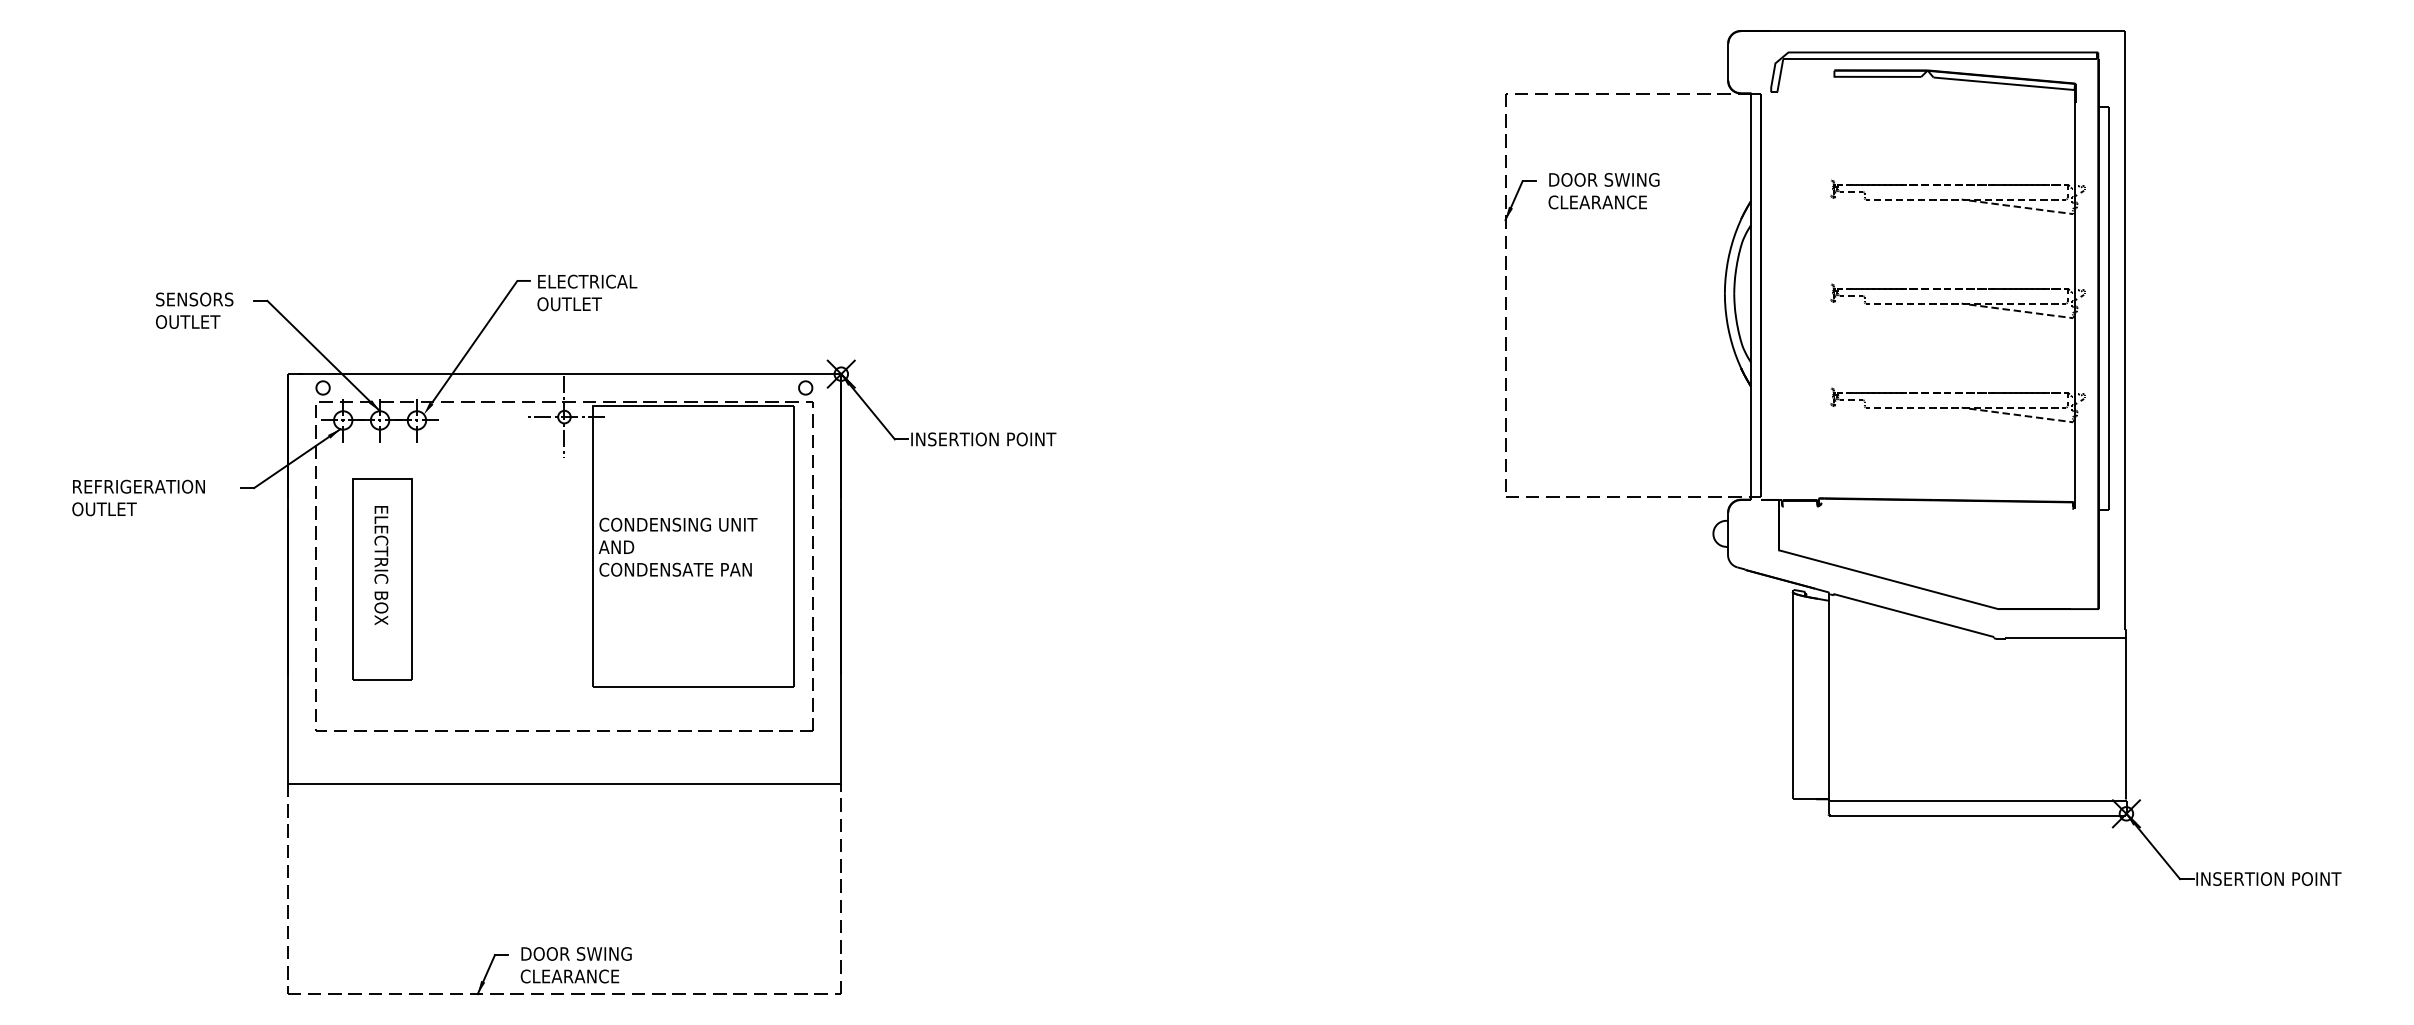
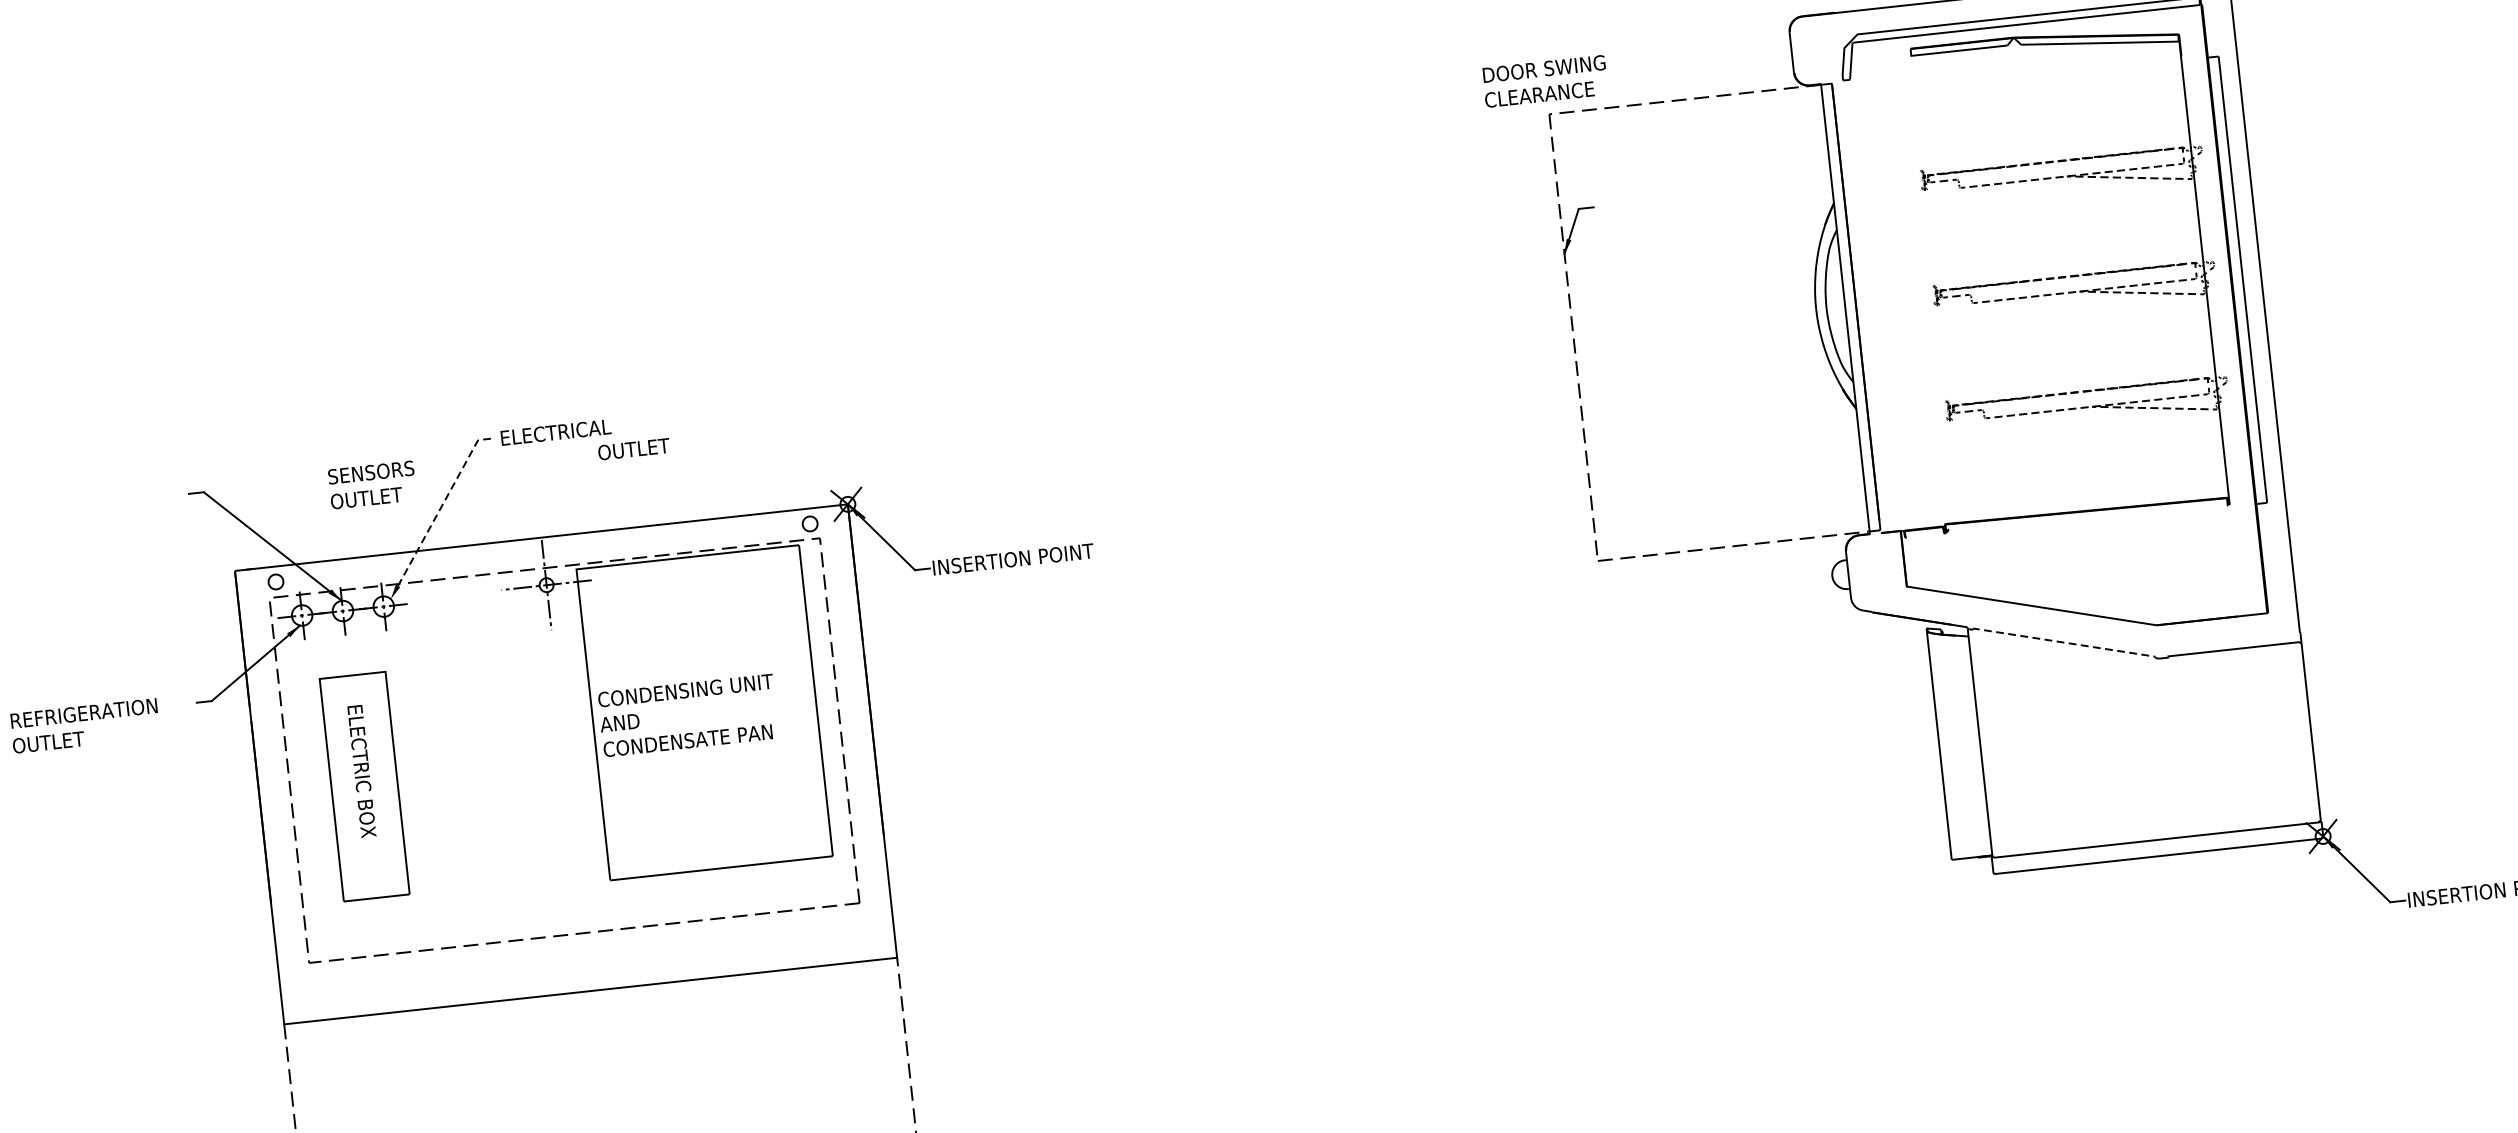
text: (1603, 191) -> (1544, 81), moved
text: (569, 304) -> (633, 449), moved
text: (194, 310) -> (372, 484), moved
line: (479, 335) -> (442, 505), solid -> dashed
line: (1913, 615) -> (2063, 642), solid -> dashed

